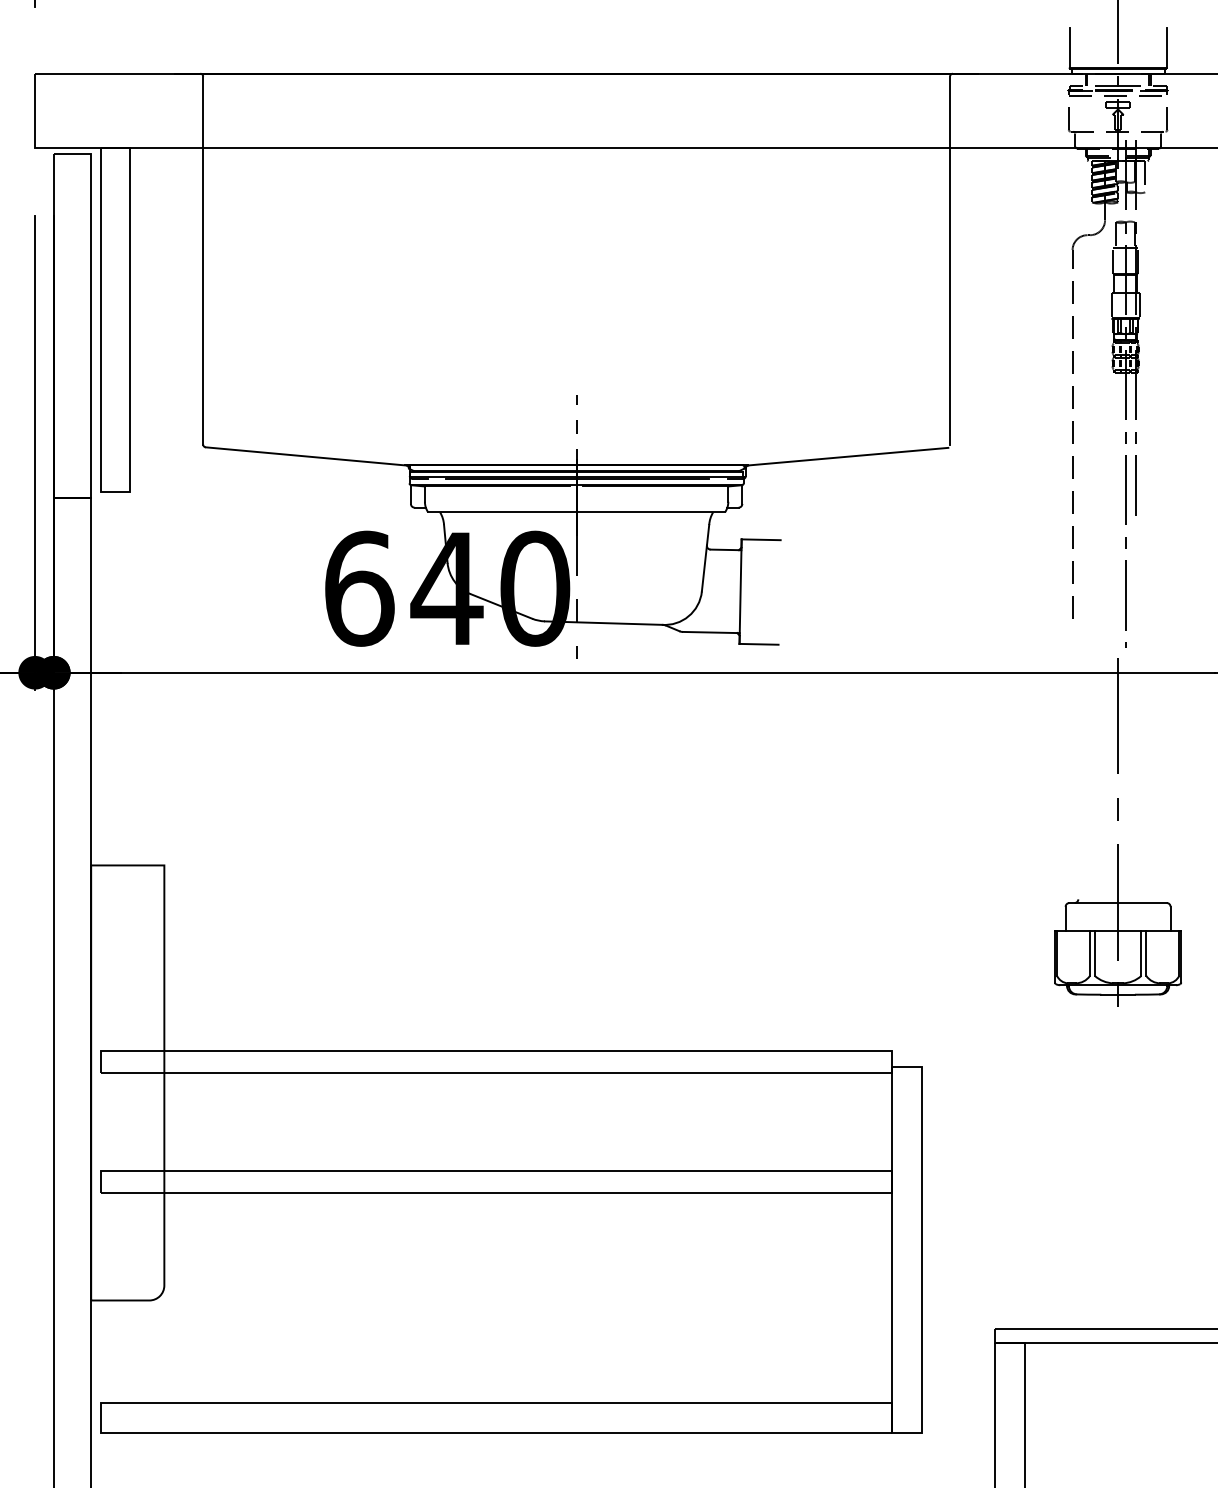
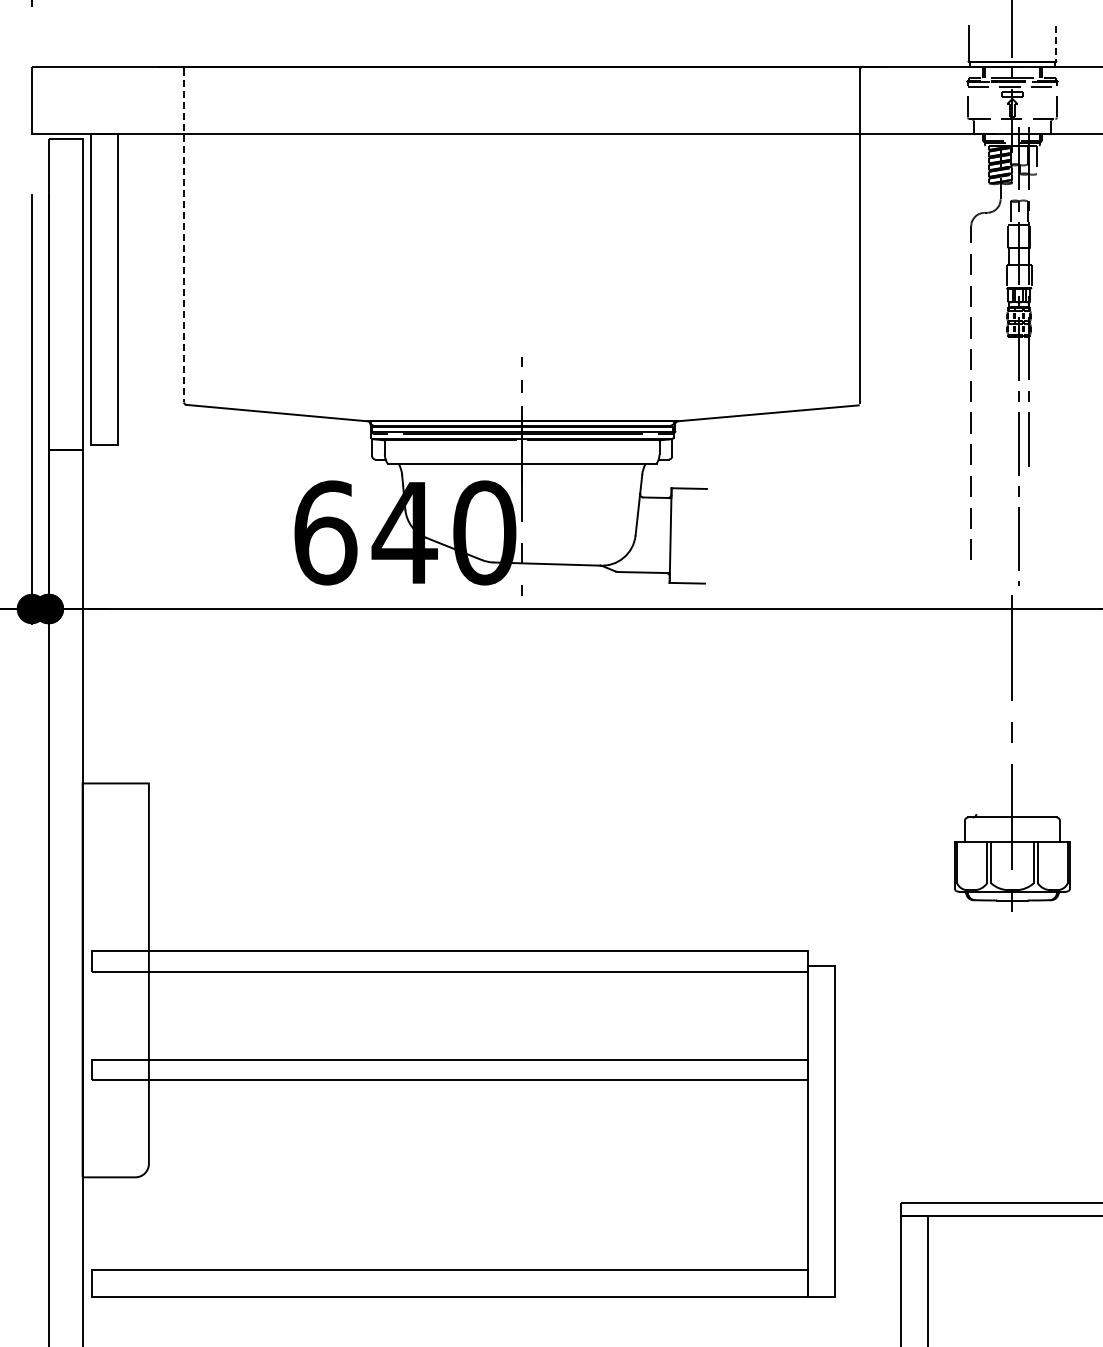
line: (1166, 49) -> (1056, 44), solid -> dashed
line: (203, 260) -> (184, 235), solid -> dashed

